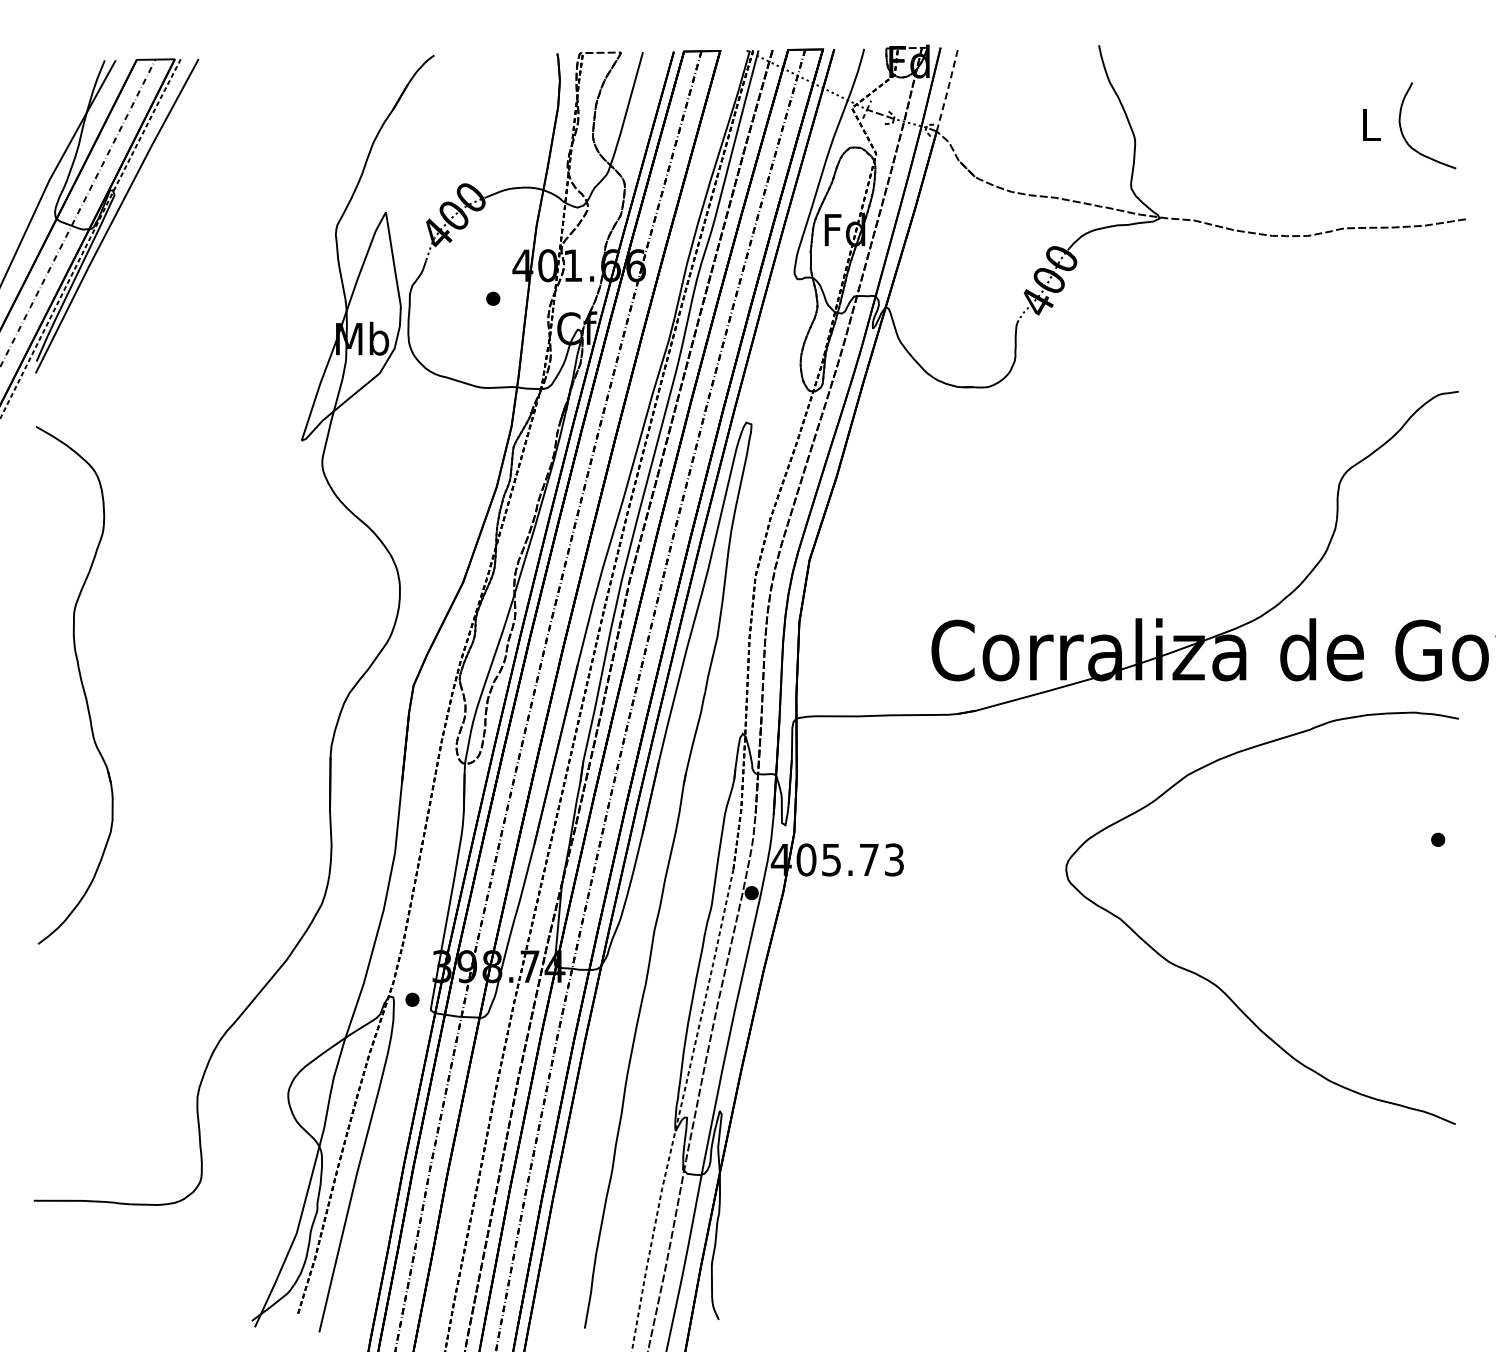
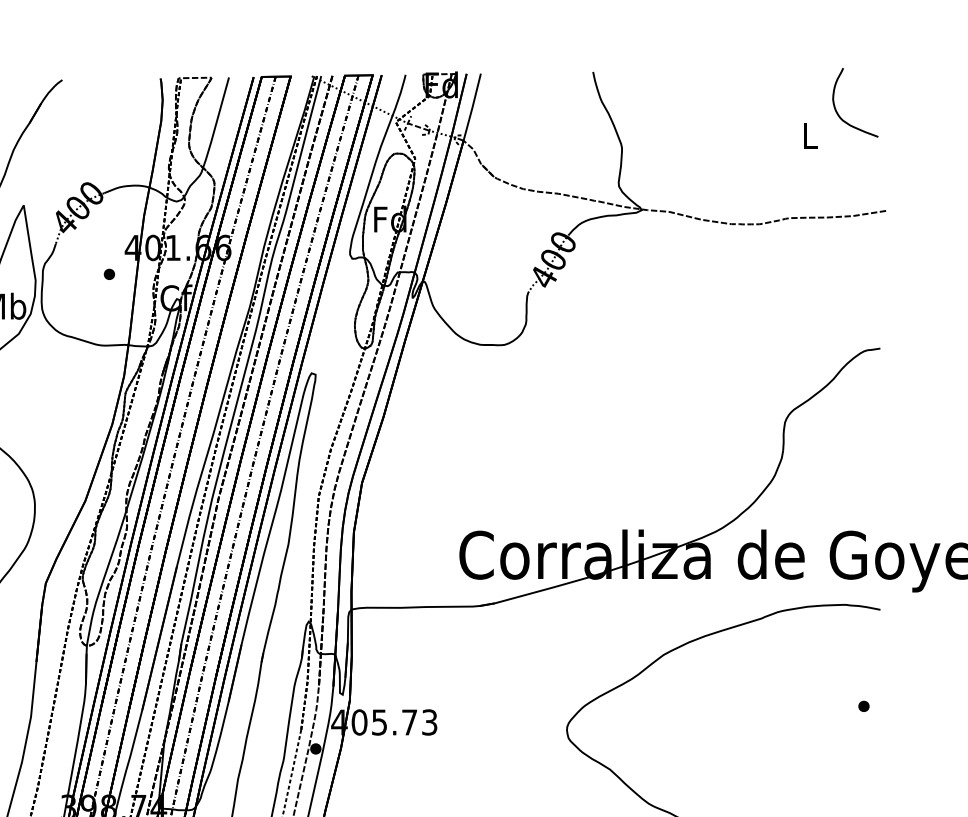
line: (947, 89) -> (472, 107), dashed -> solid
curve: (1406, 139) -> (838, 113), moved

